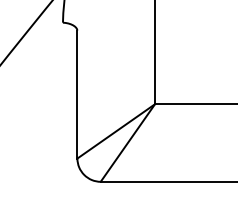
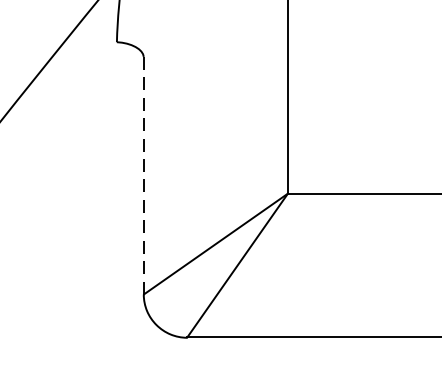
line: (77, 94) -> (143, 175), solid -> dashed

